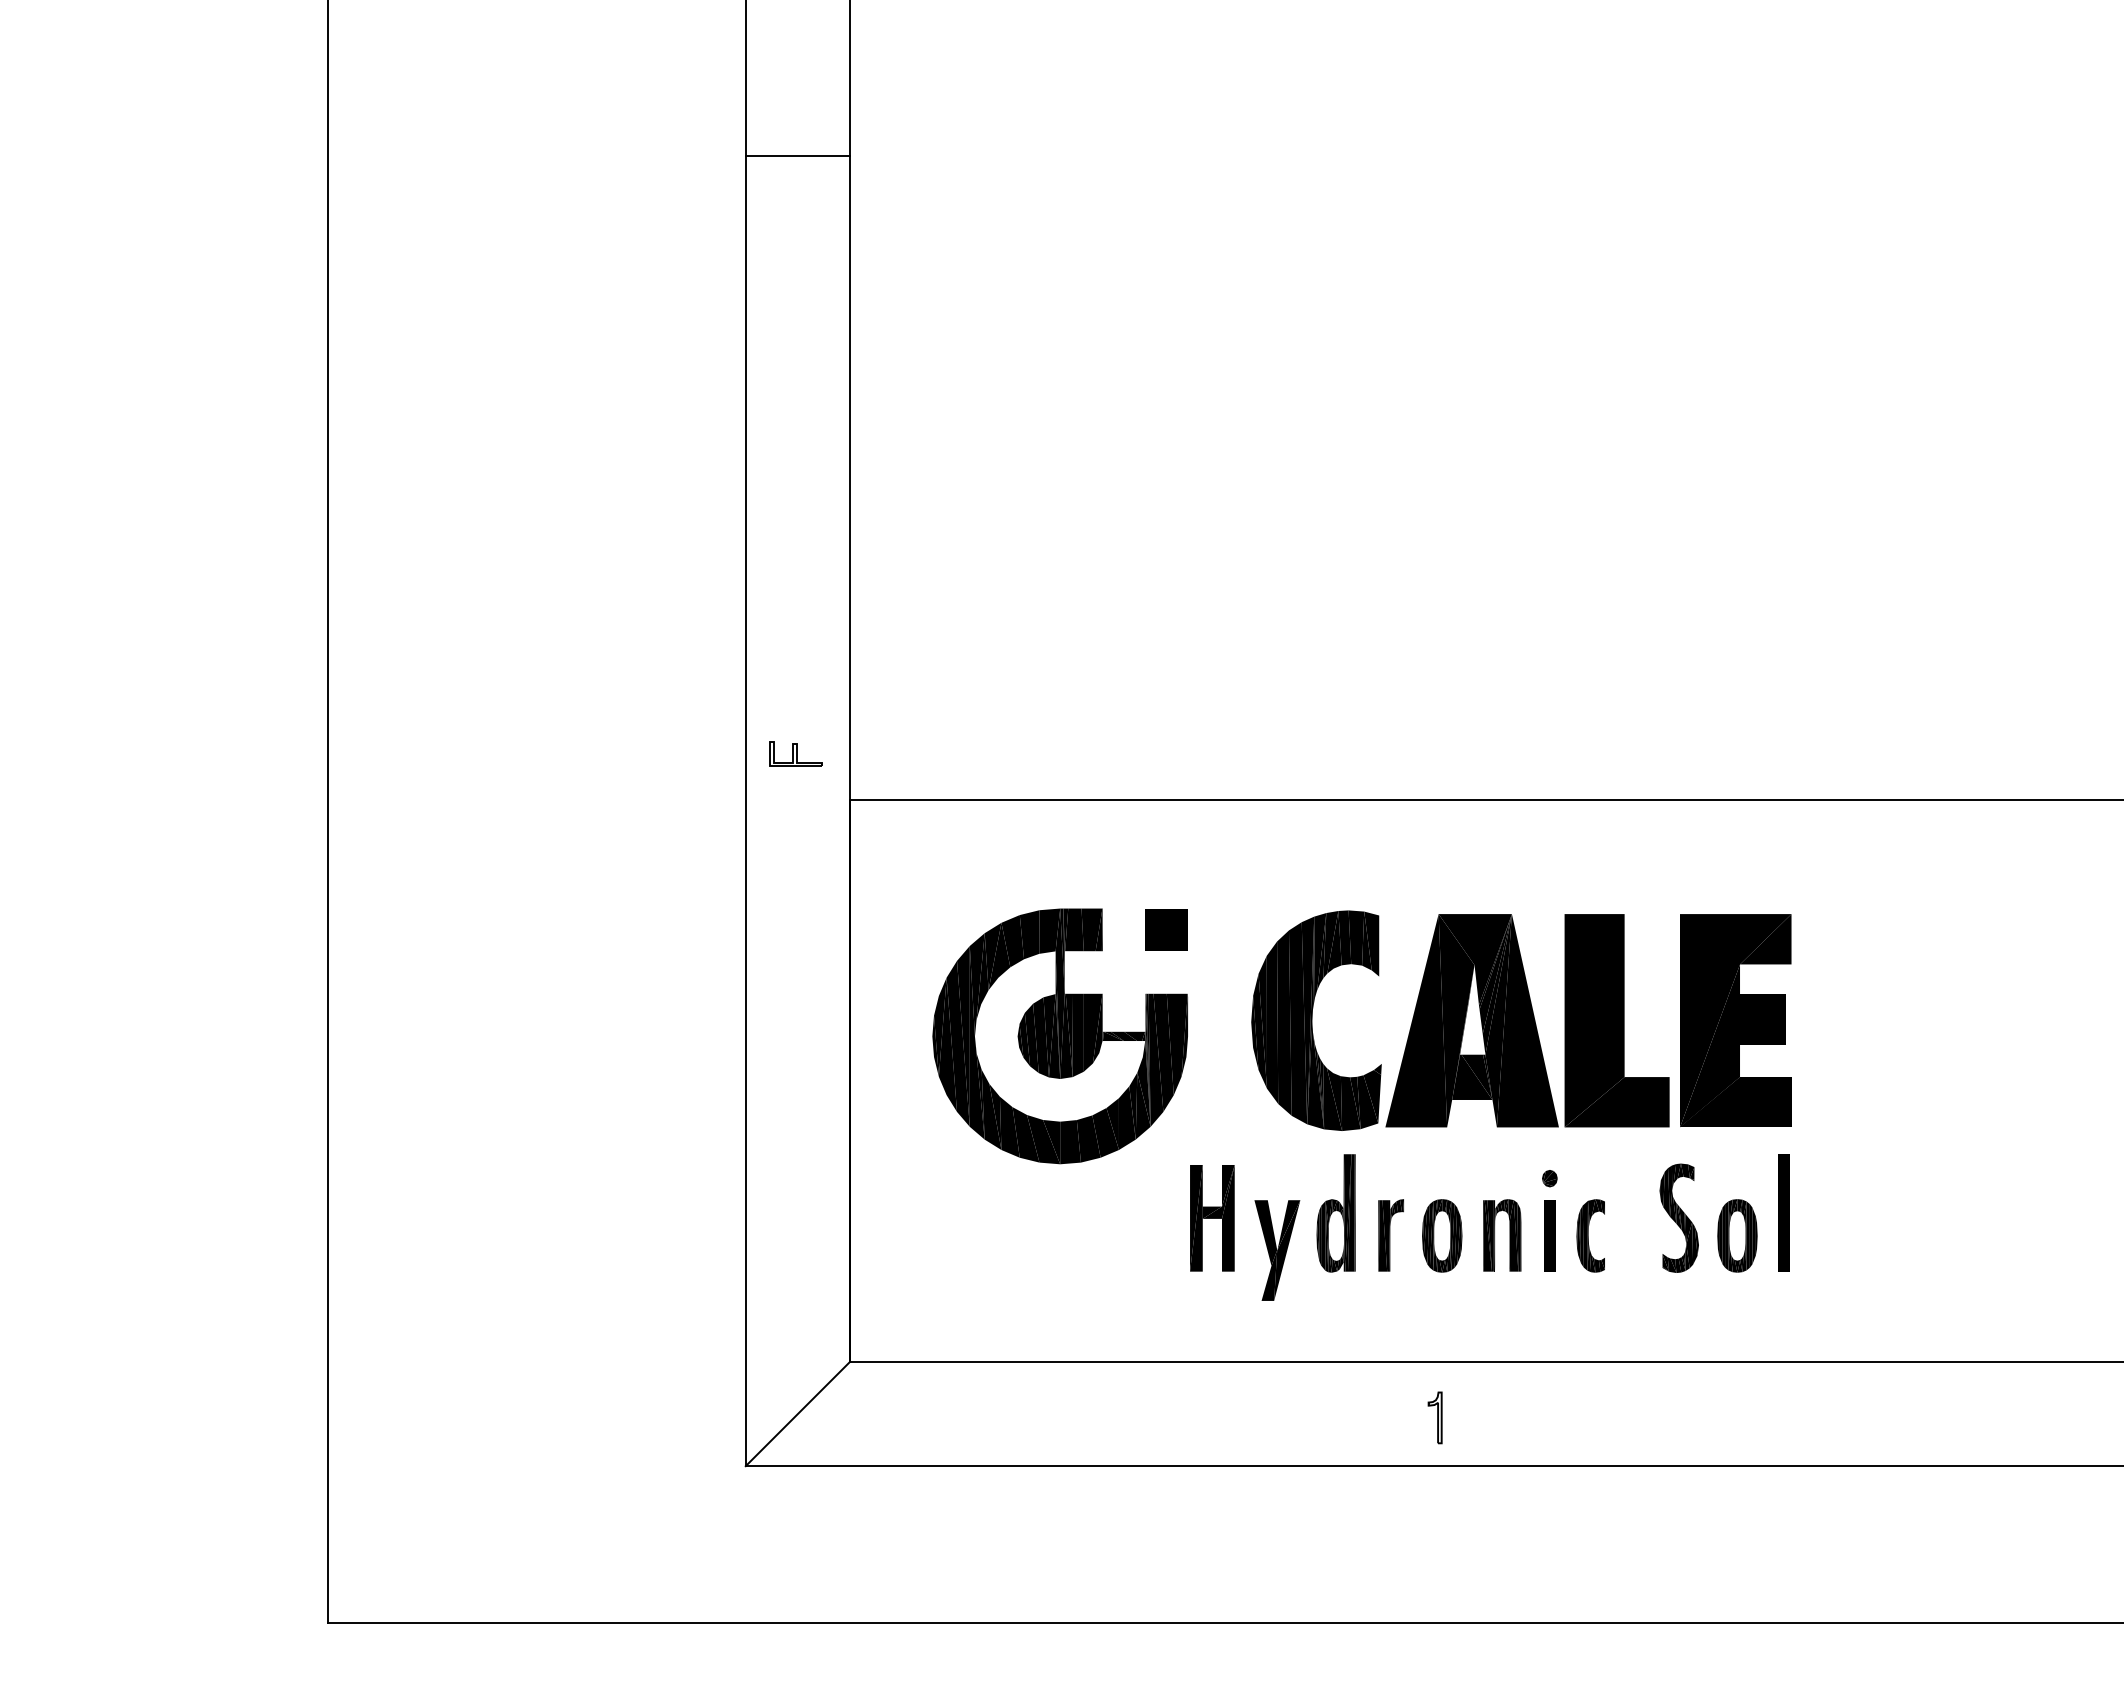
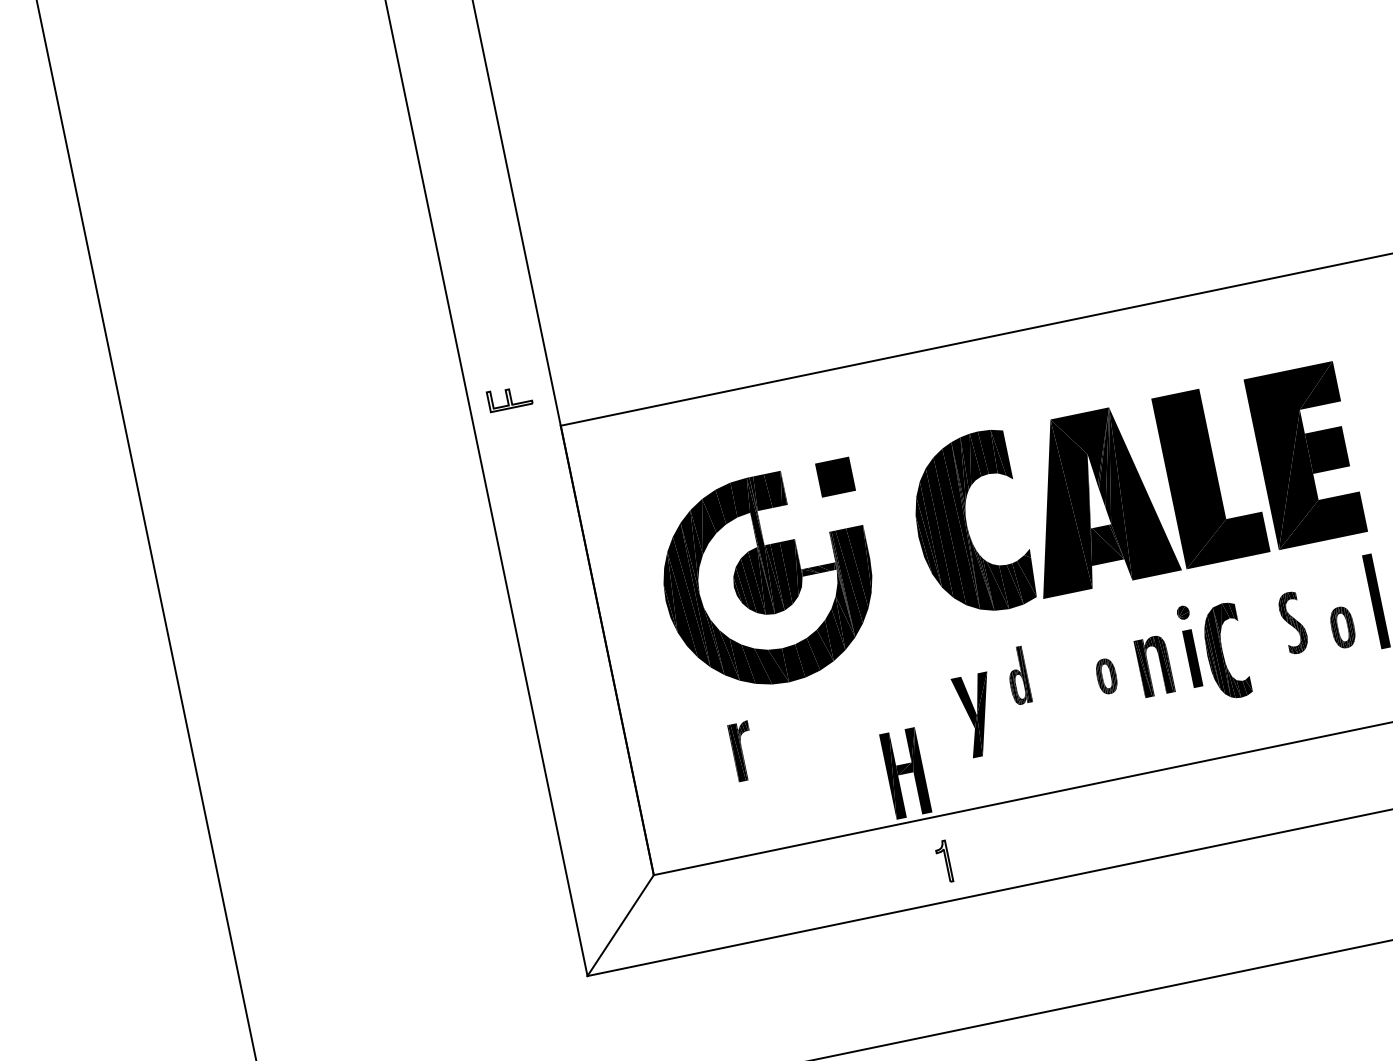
part: (1335, 1213) -> (1017, 676), size x0.6
part: (1678, 1217) -> (1292, 622), size x0.7
part: (1212, 1218) -> (905, 773), moved
part: (1390, 1235) -> (742, 751), moved
part: (1442, 1235) -> (1106, 676), size x0.6
part: (1590, 1235) -> (1225, 651), size x1.6
part: (1737, 1235) -> (1342, 627), size x0.7
part: (1434, 1417) -> (943, 861), moved

